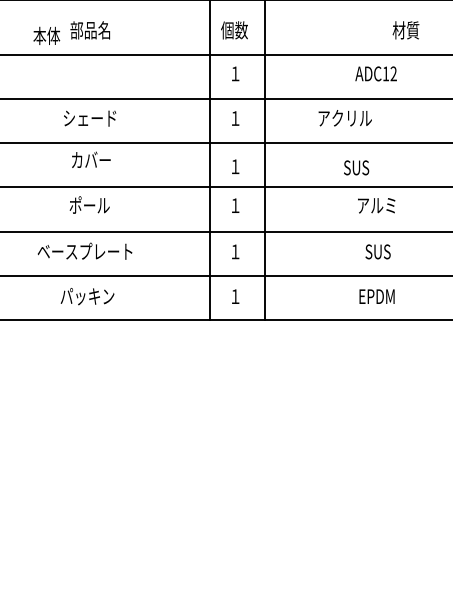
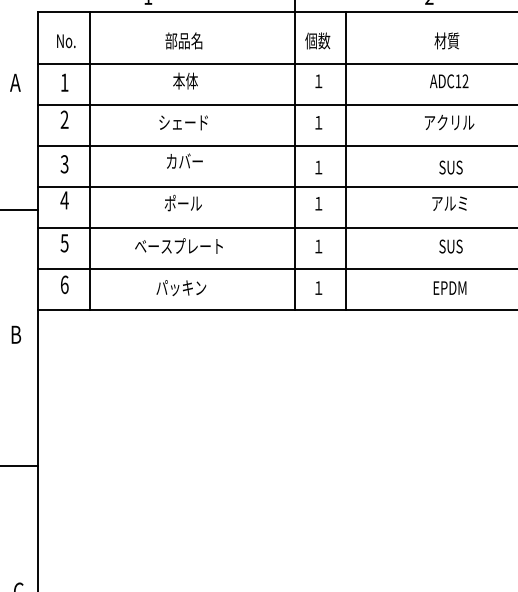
text: (405, 29) -> (446, 40), moved
text: (46, 35) -> (185, 80), moved
text: (345, 118) -> (449, 122), moved
text: (355, 167) -> (450, 167), moved

